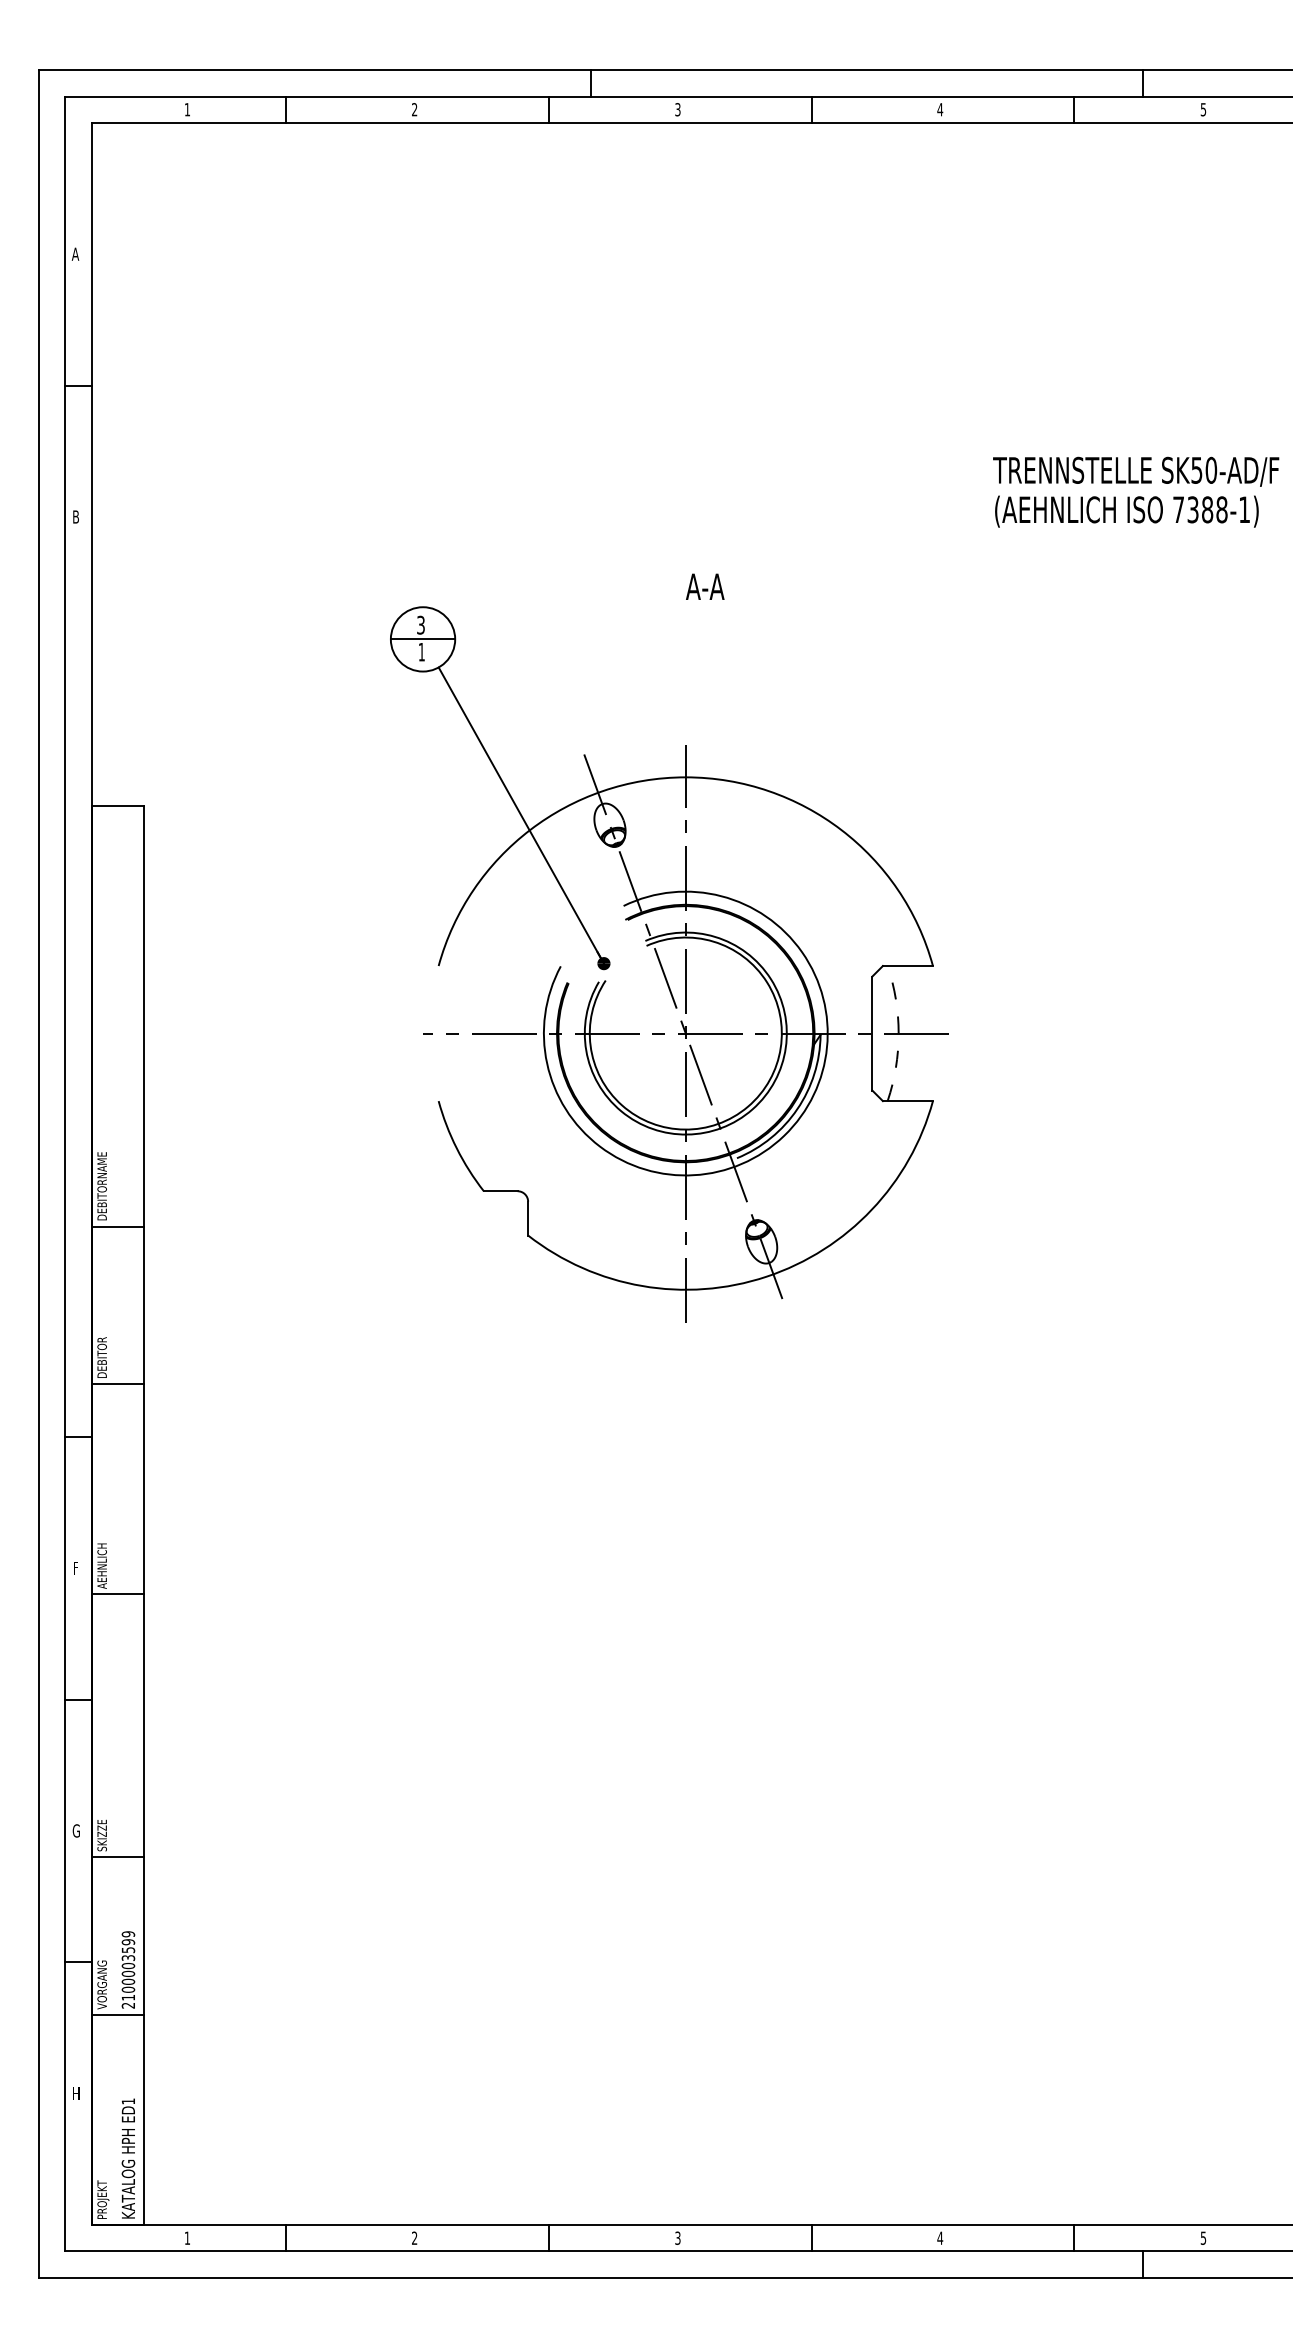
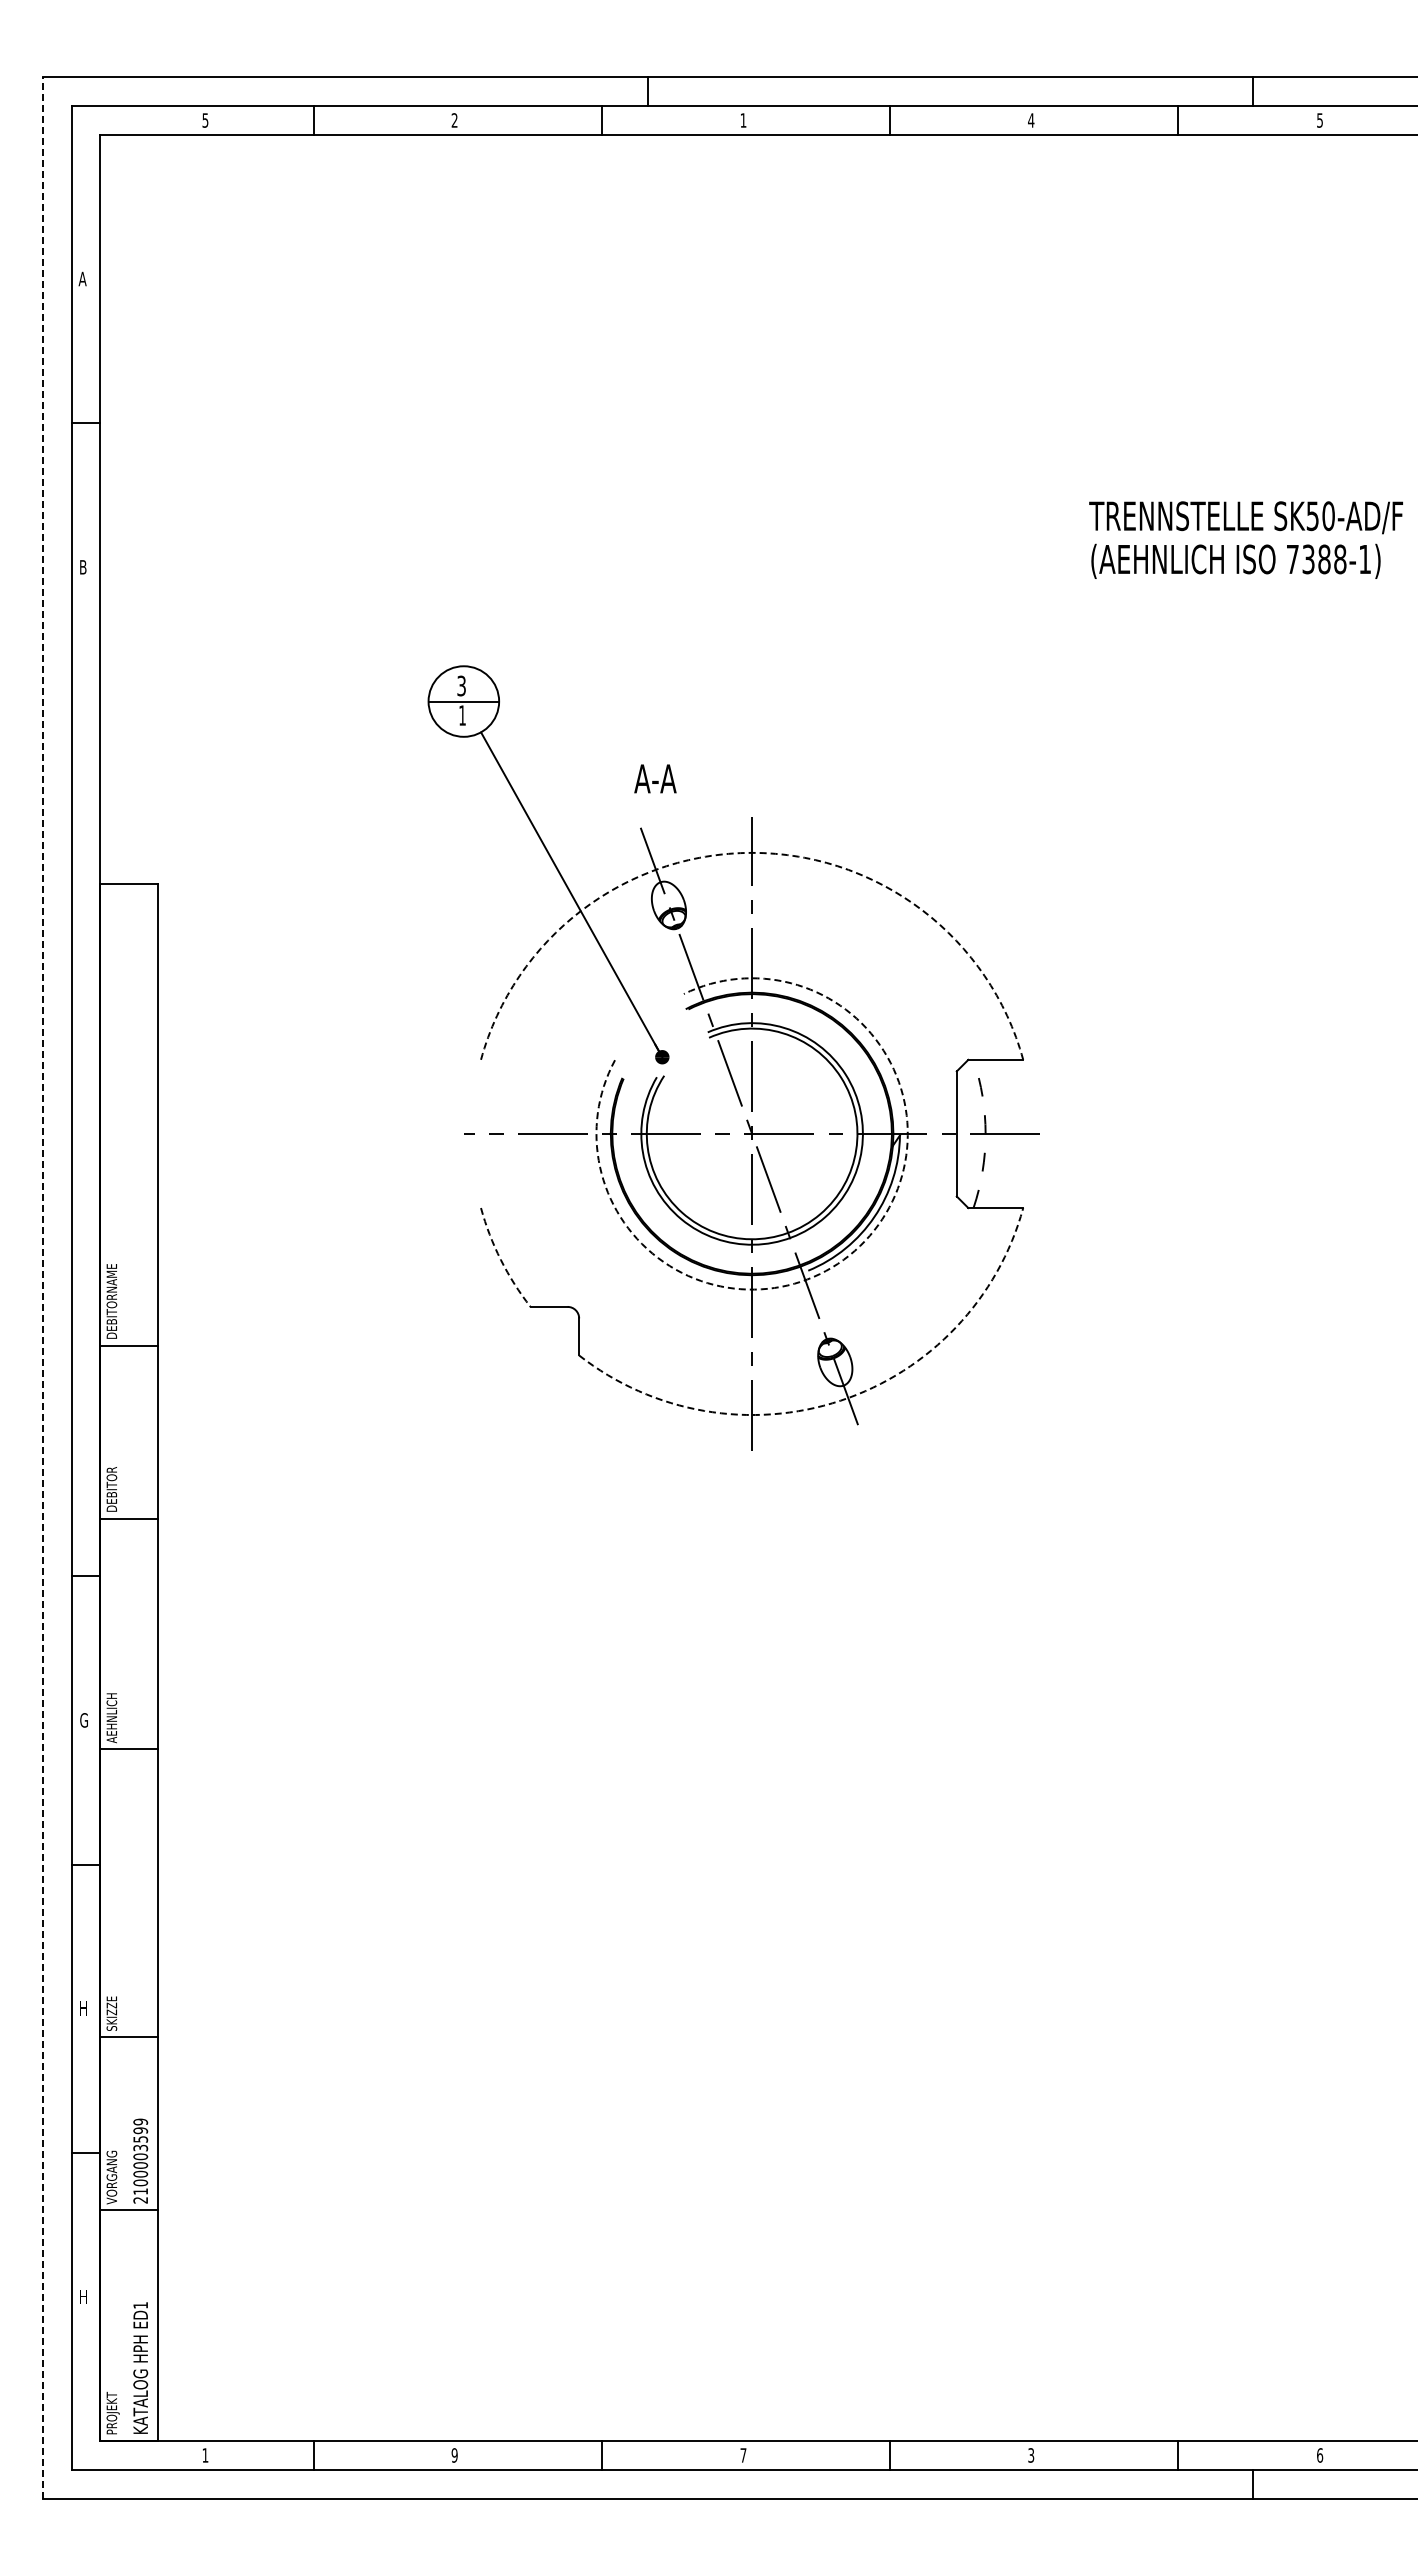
text: (187, 109) -> (205, 120), 1 -> 5
text: (677, 109) -> (743, 120), 3 -> 1
text: (705, 586) -> (655, 778), moved
arc: (686, 776) -> (752, 852), solid -> dashed
arc: (783, 1136) -> (859, 1246), solid -> dashed
arc: (456, 1148) -> (500, 1259), solid -> dashed
line: (38, 1173) -> (42, 1287), solid -> dashed
arc: (766, 1276) -> (840, 1400), solid -> dashed
text: (76, 1568) -> (83, 1720), F -> G
text: (76, 1830) -> (83, 2008), G -> H
text: (414, 2238) -> (454, 2455), 2 -> 9
text: (677, 2238) -> (743, 2455), 3 -> 7
text: (940, 2238) -> (1031, 2455), 4 -> 3
text: (1203, 2238) -> (1320, 2455), 5 -> 6

